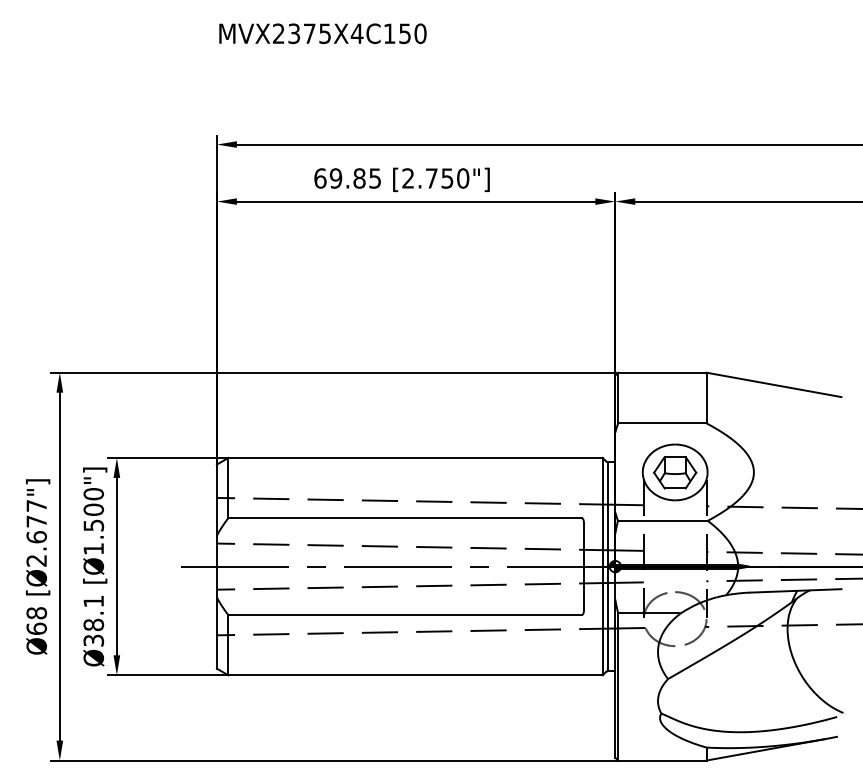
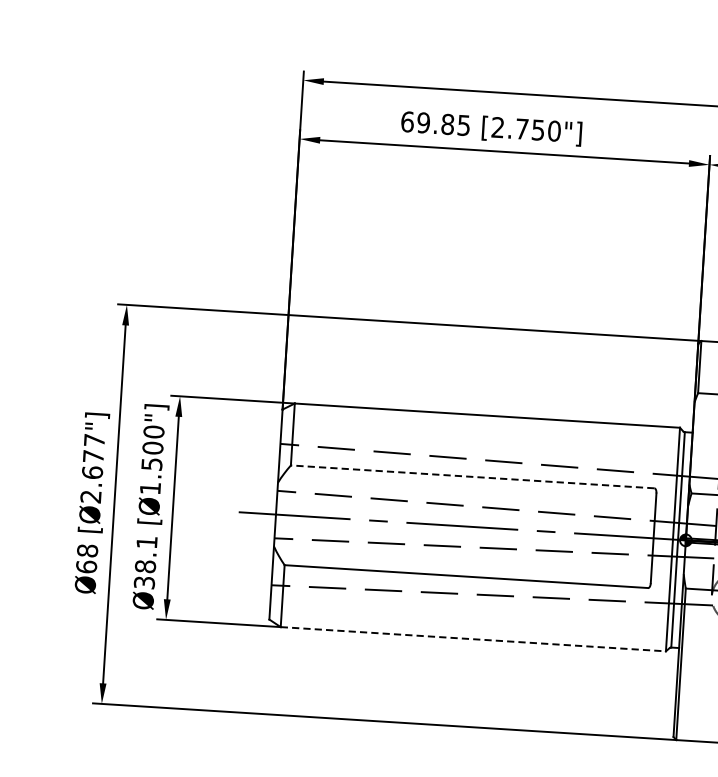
line: (405, 518) -> (473, 477), solid -> dashed
line: (416, 675) -> (474, 639), solid -> dashed

